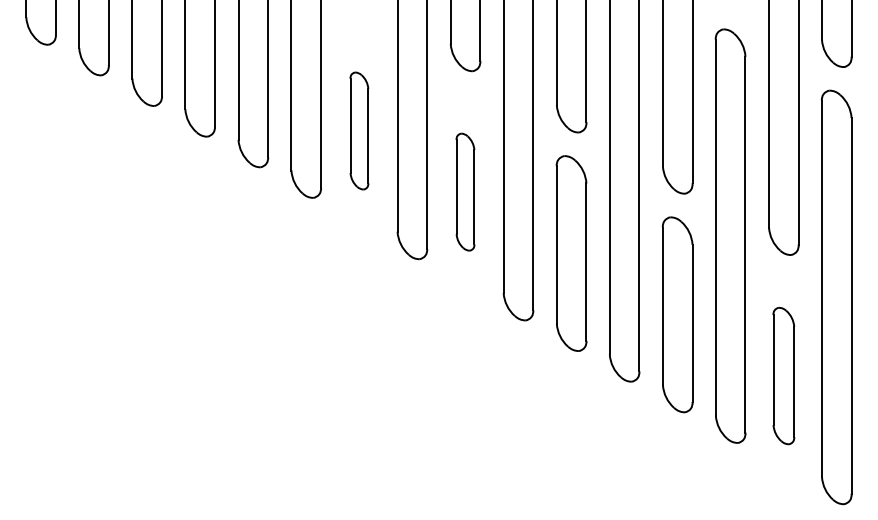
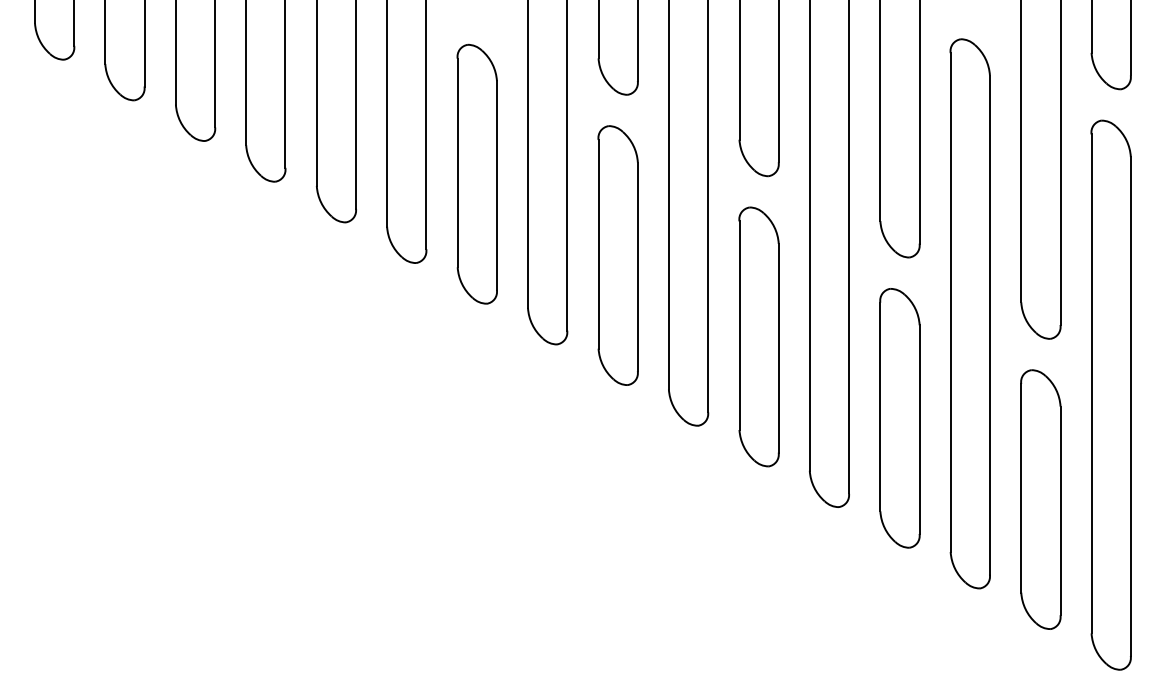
part: (359, 130) -> (477, 173), size x1.67
part: (465, 191) -> (618, 254), size x1.67
part: (783, 375) -> (1040, 498), size x1.43

